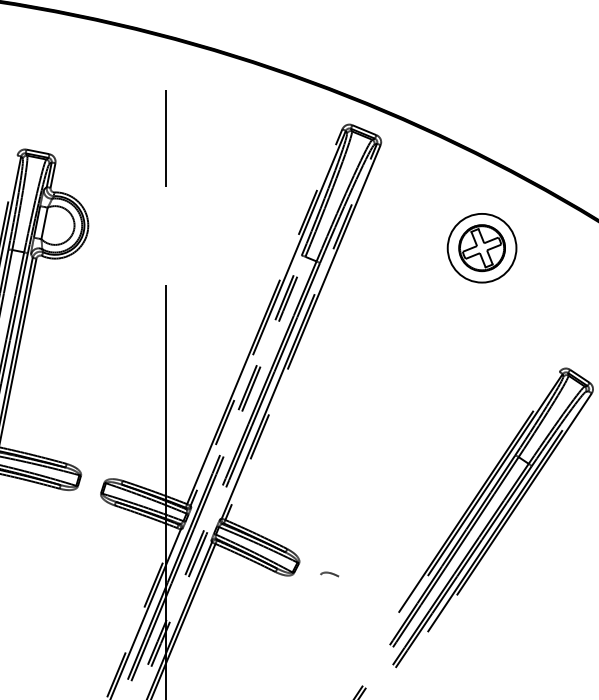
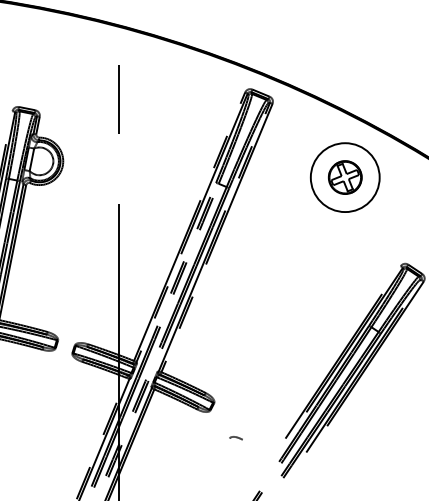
circle: (481, 248) -> (344, 177), size x1.4
curve: (328, 573) -> (235, 437), moved

